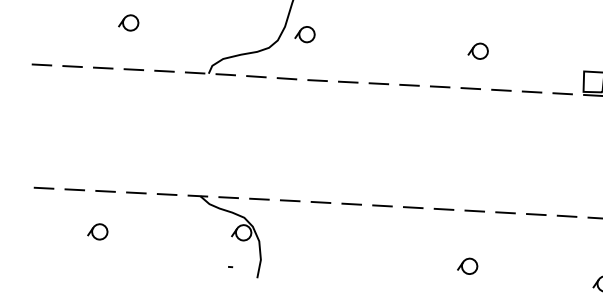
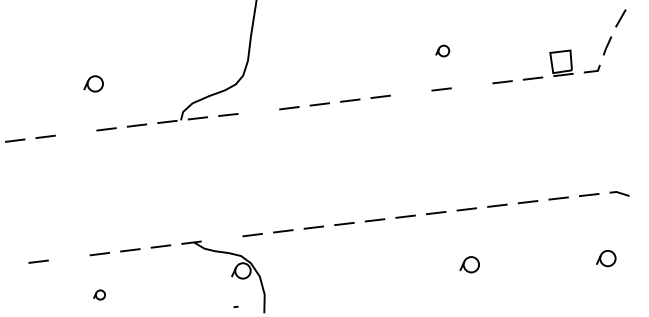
part: (305, 34) -> (269, 64), removed
part: (478, 50) -> (442, 50), size x0.7
line: (103, 68) -> (76, 133), removed
line: (286, 78) -> (258, 111), removed
line: (440, 87) -> (411, 93), removed
line: (501, 90) -> (472, 85), removed
line: (75, 189) -> (69, 257), removed
line: (229, 197) -> (222, 238), removed
part: (98, 231) -> (99, 294), size x0.6

